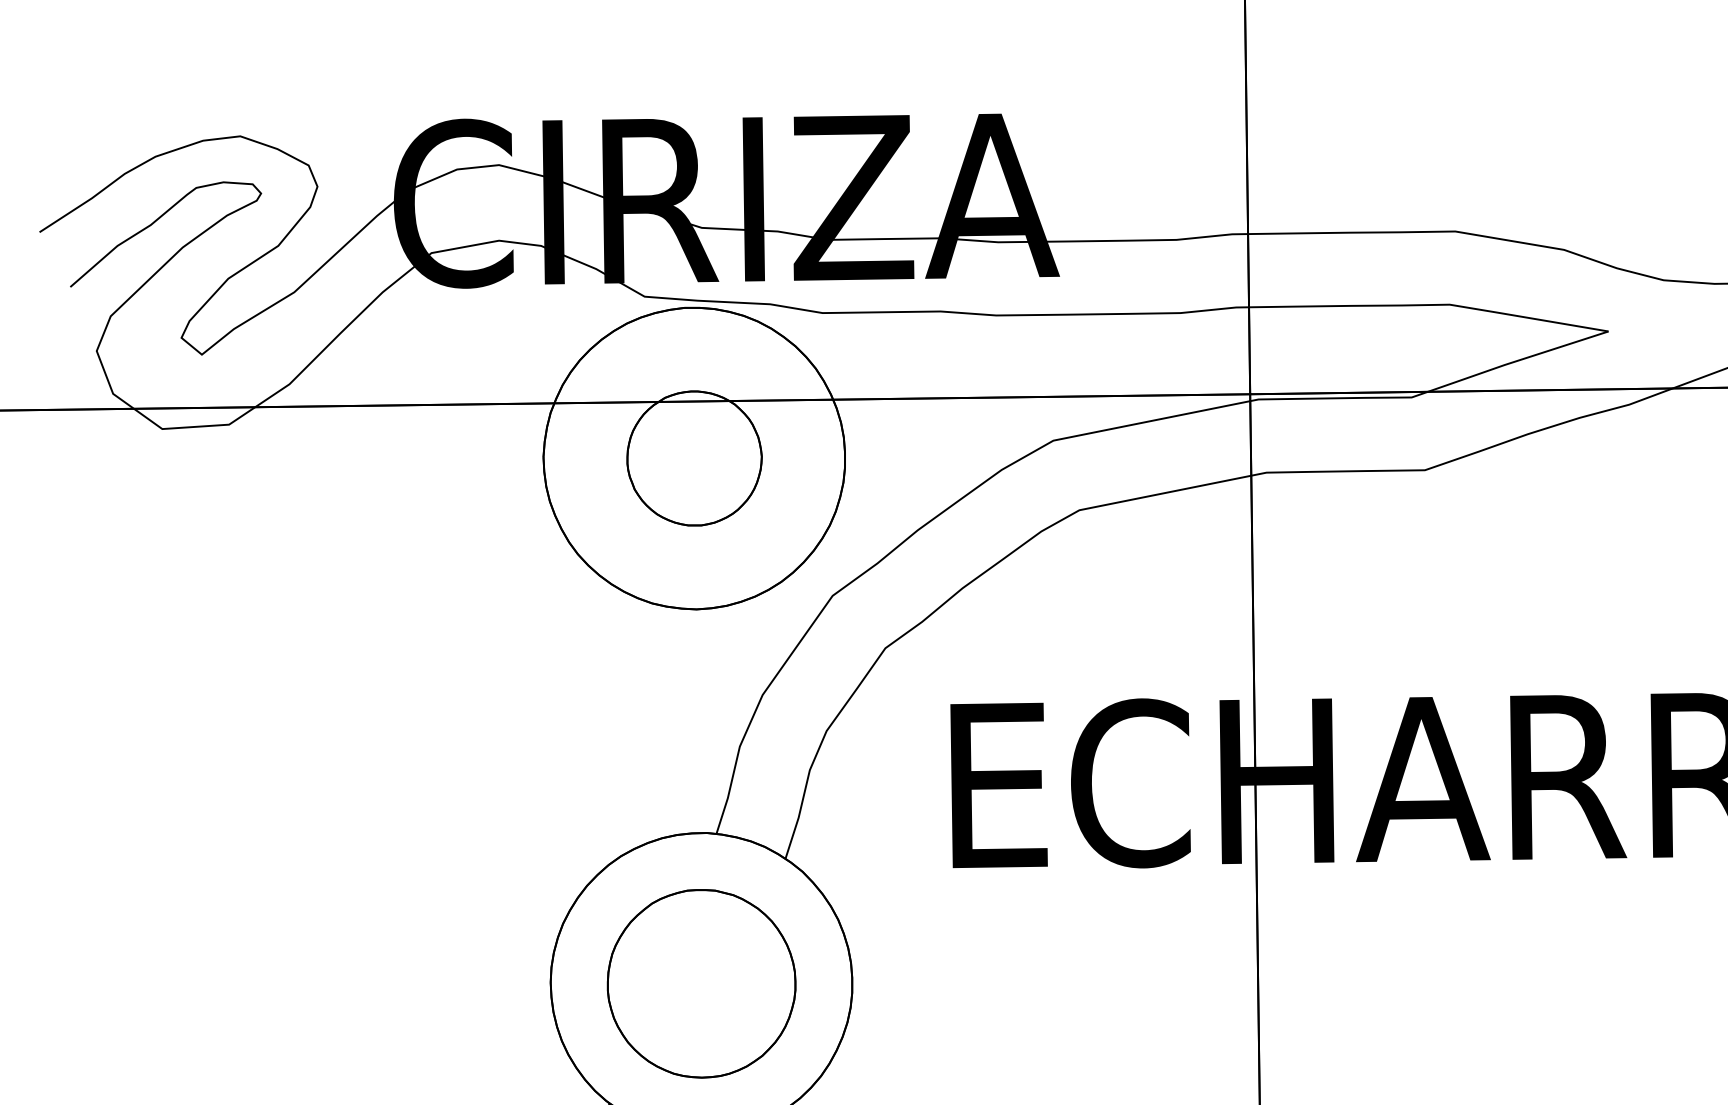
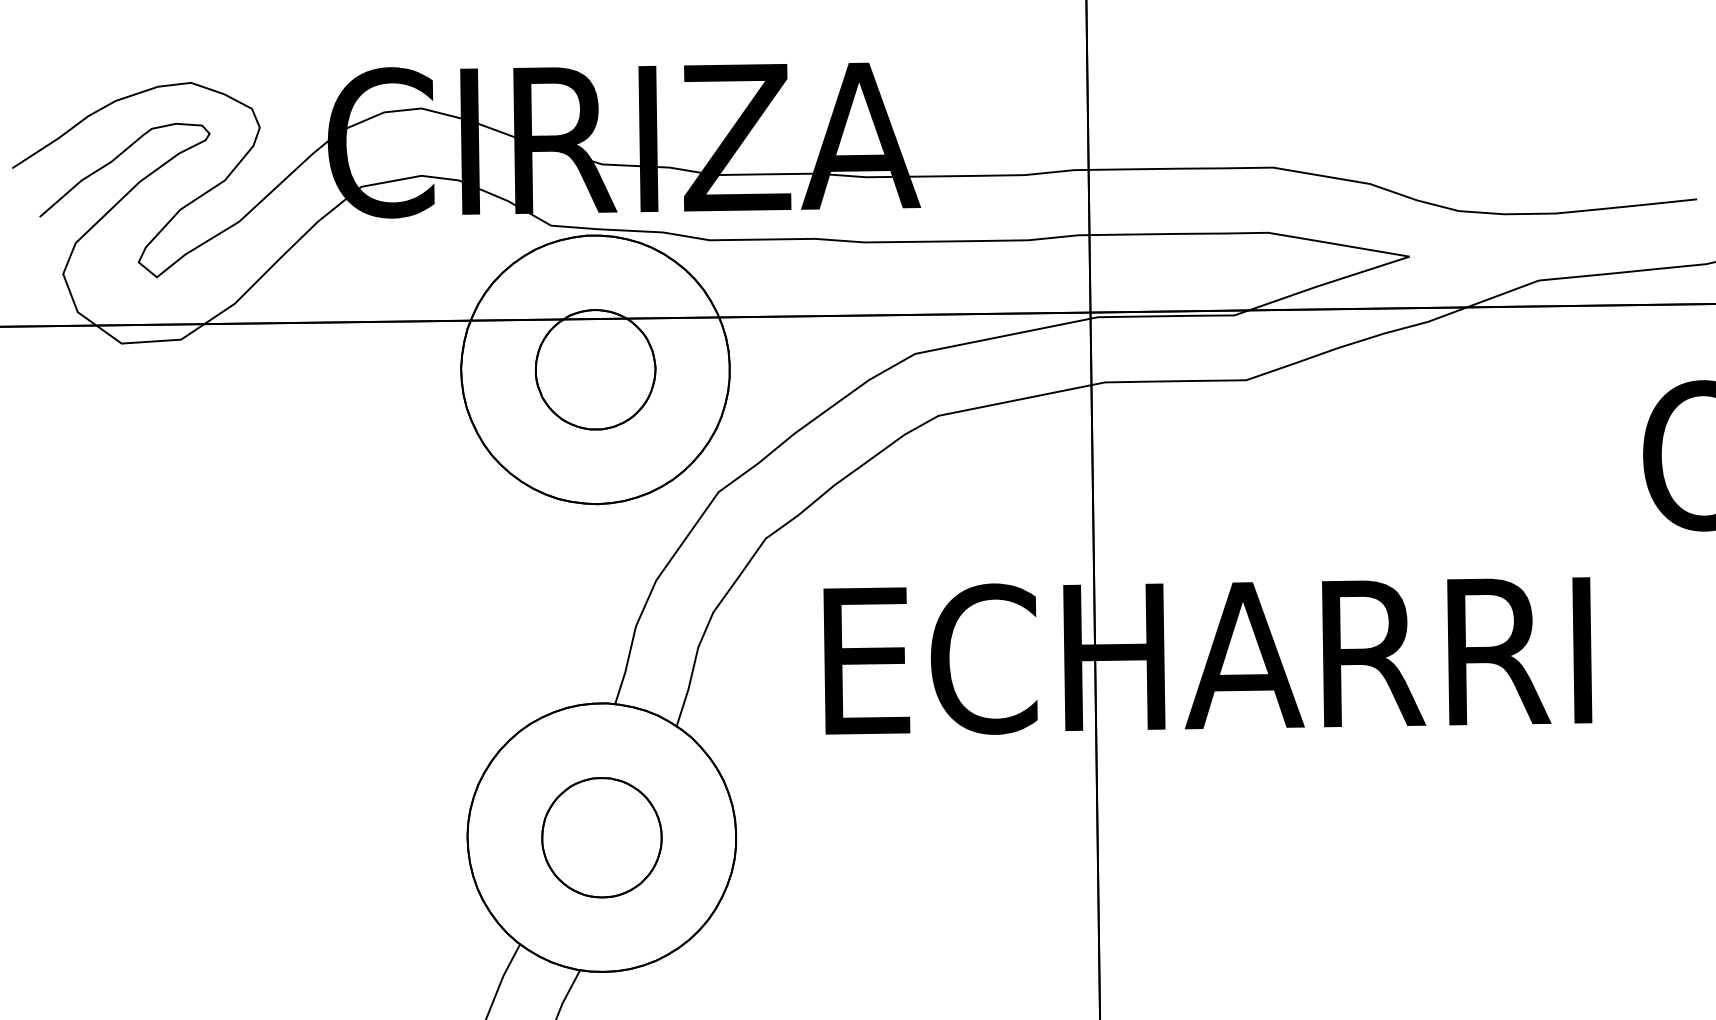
part: (701, 983) -> (601, 837), size x0.71

